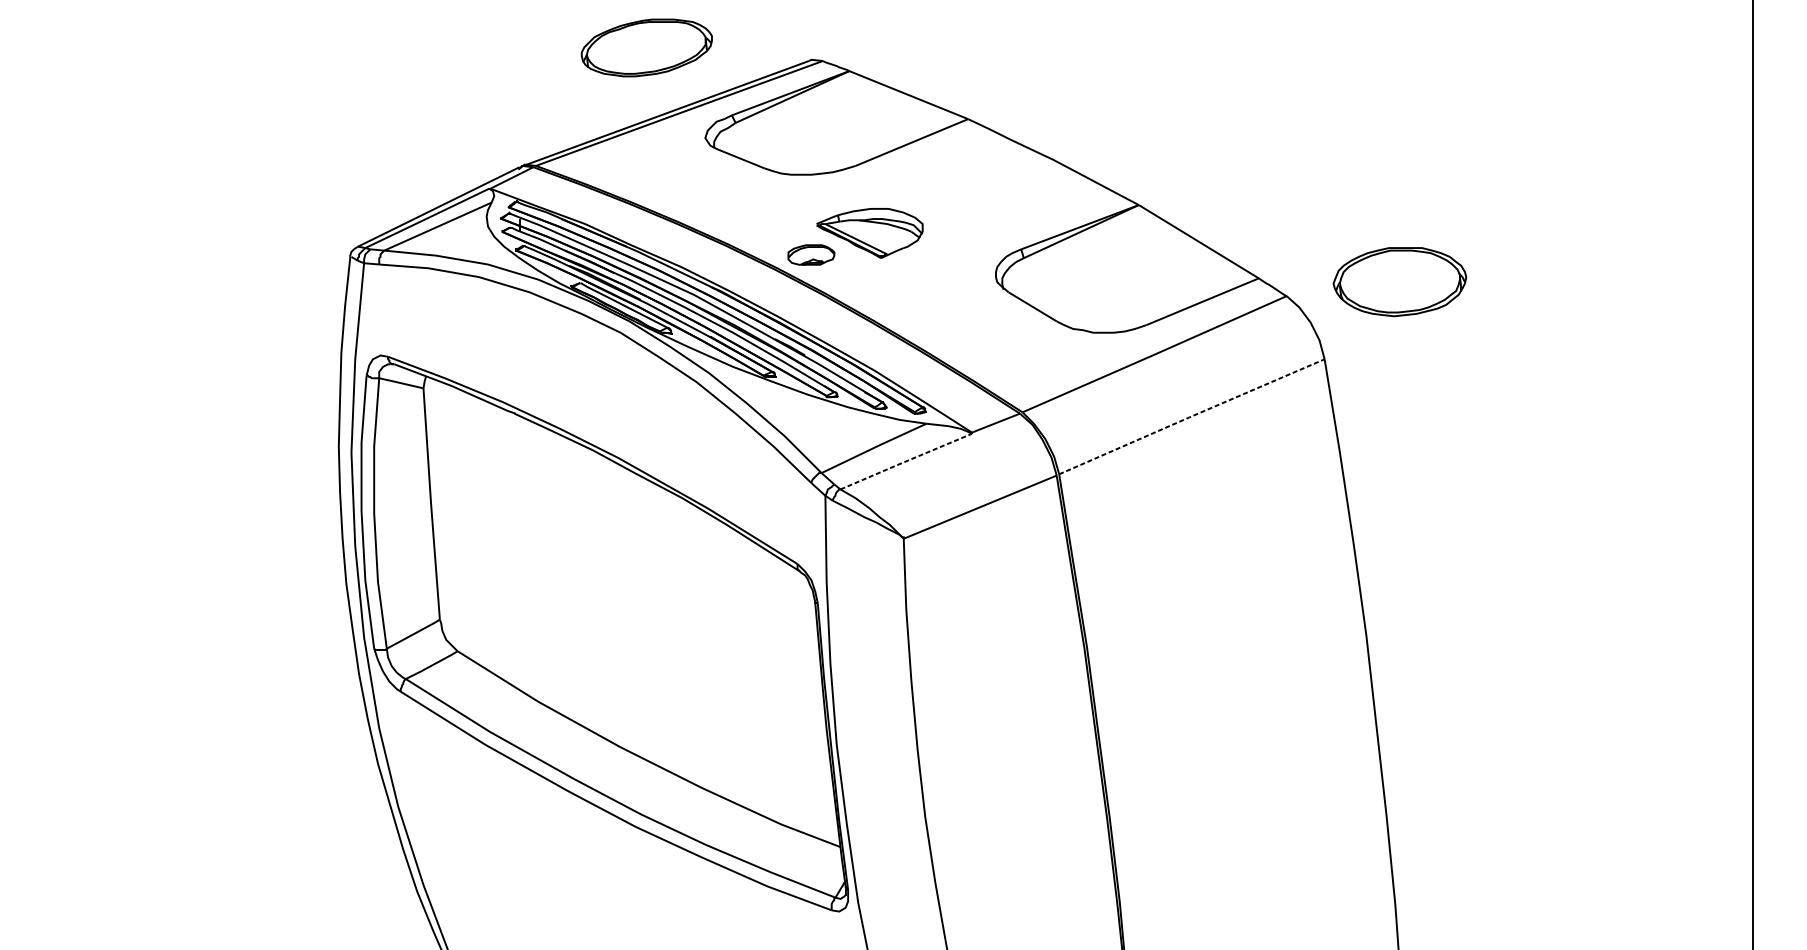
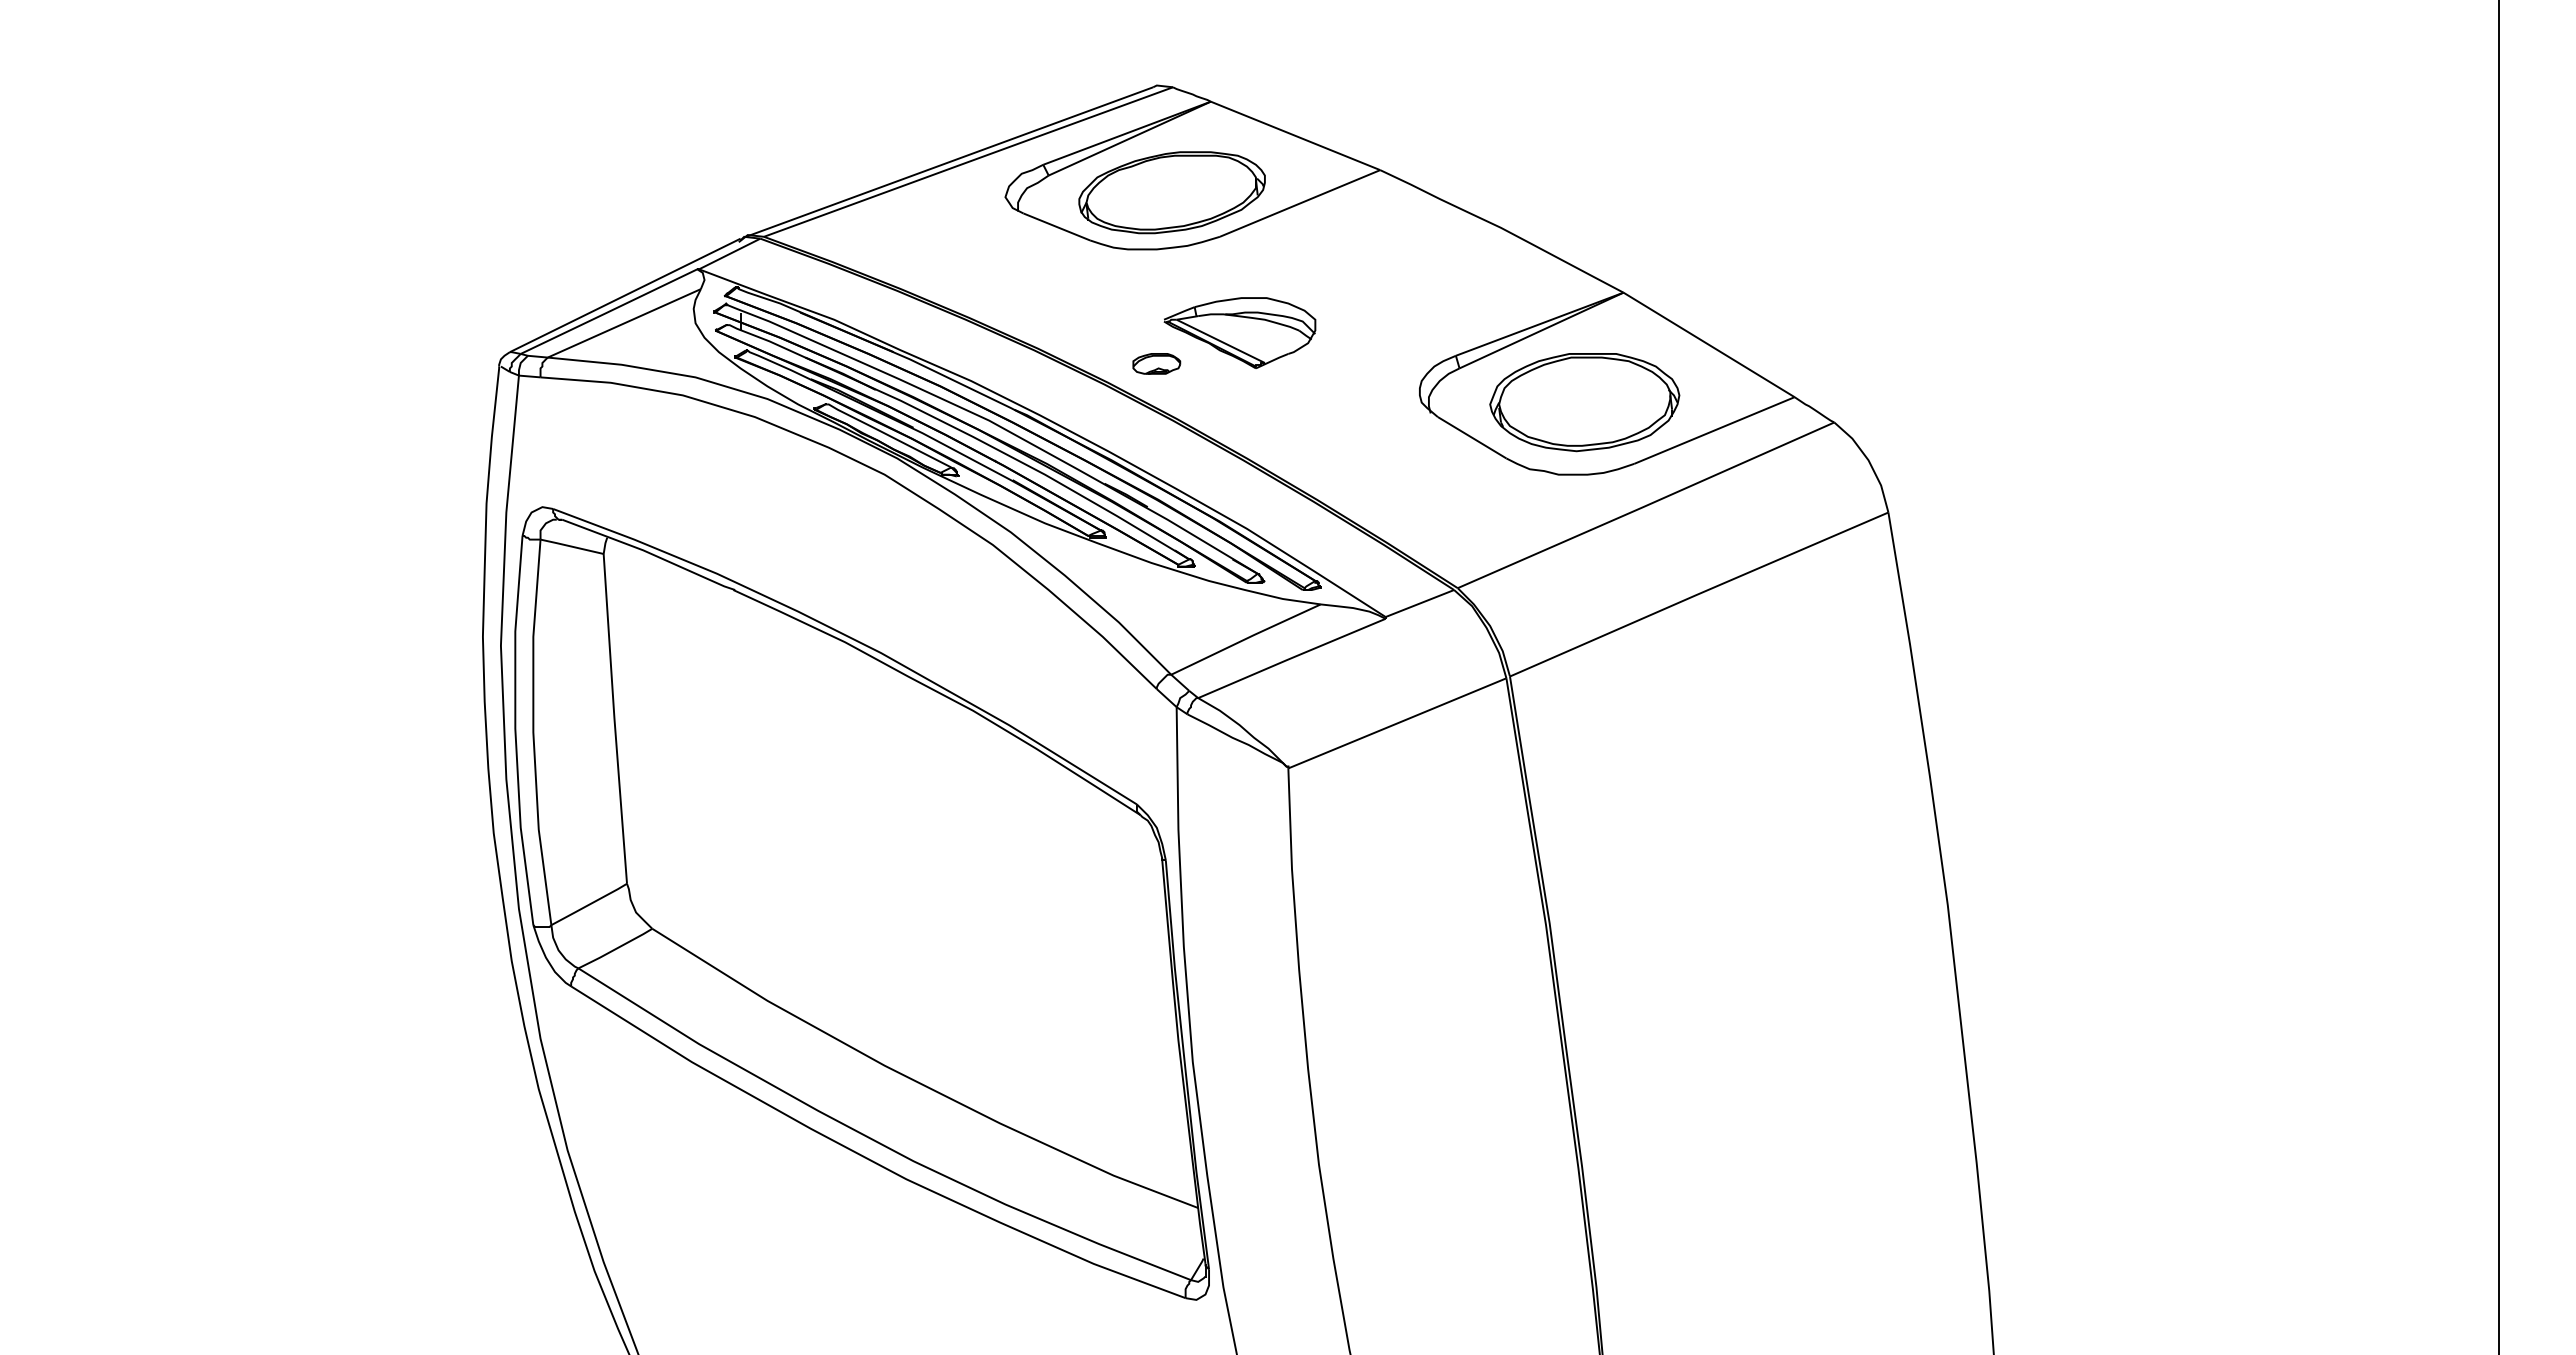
part: (646, 47) -> (1171, 192), moved
part: (811, 254) -> (1156, 363), size x0.71
part: (1399, 282) -> (1584, 402), moved
line: (1191, 416) -> (1698, 594), dashed -> solid
line: (905, 461) -> (1291, 658), dashed -> solid

